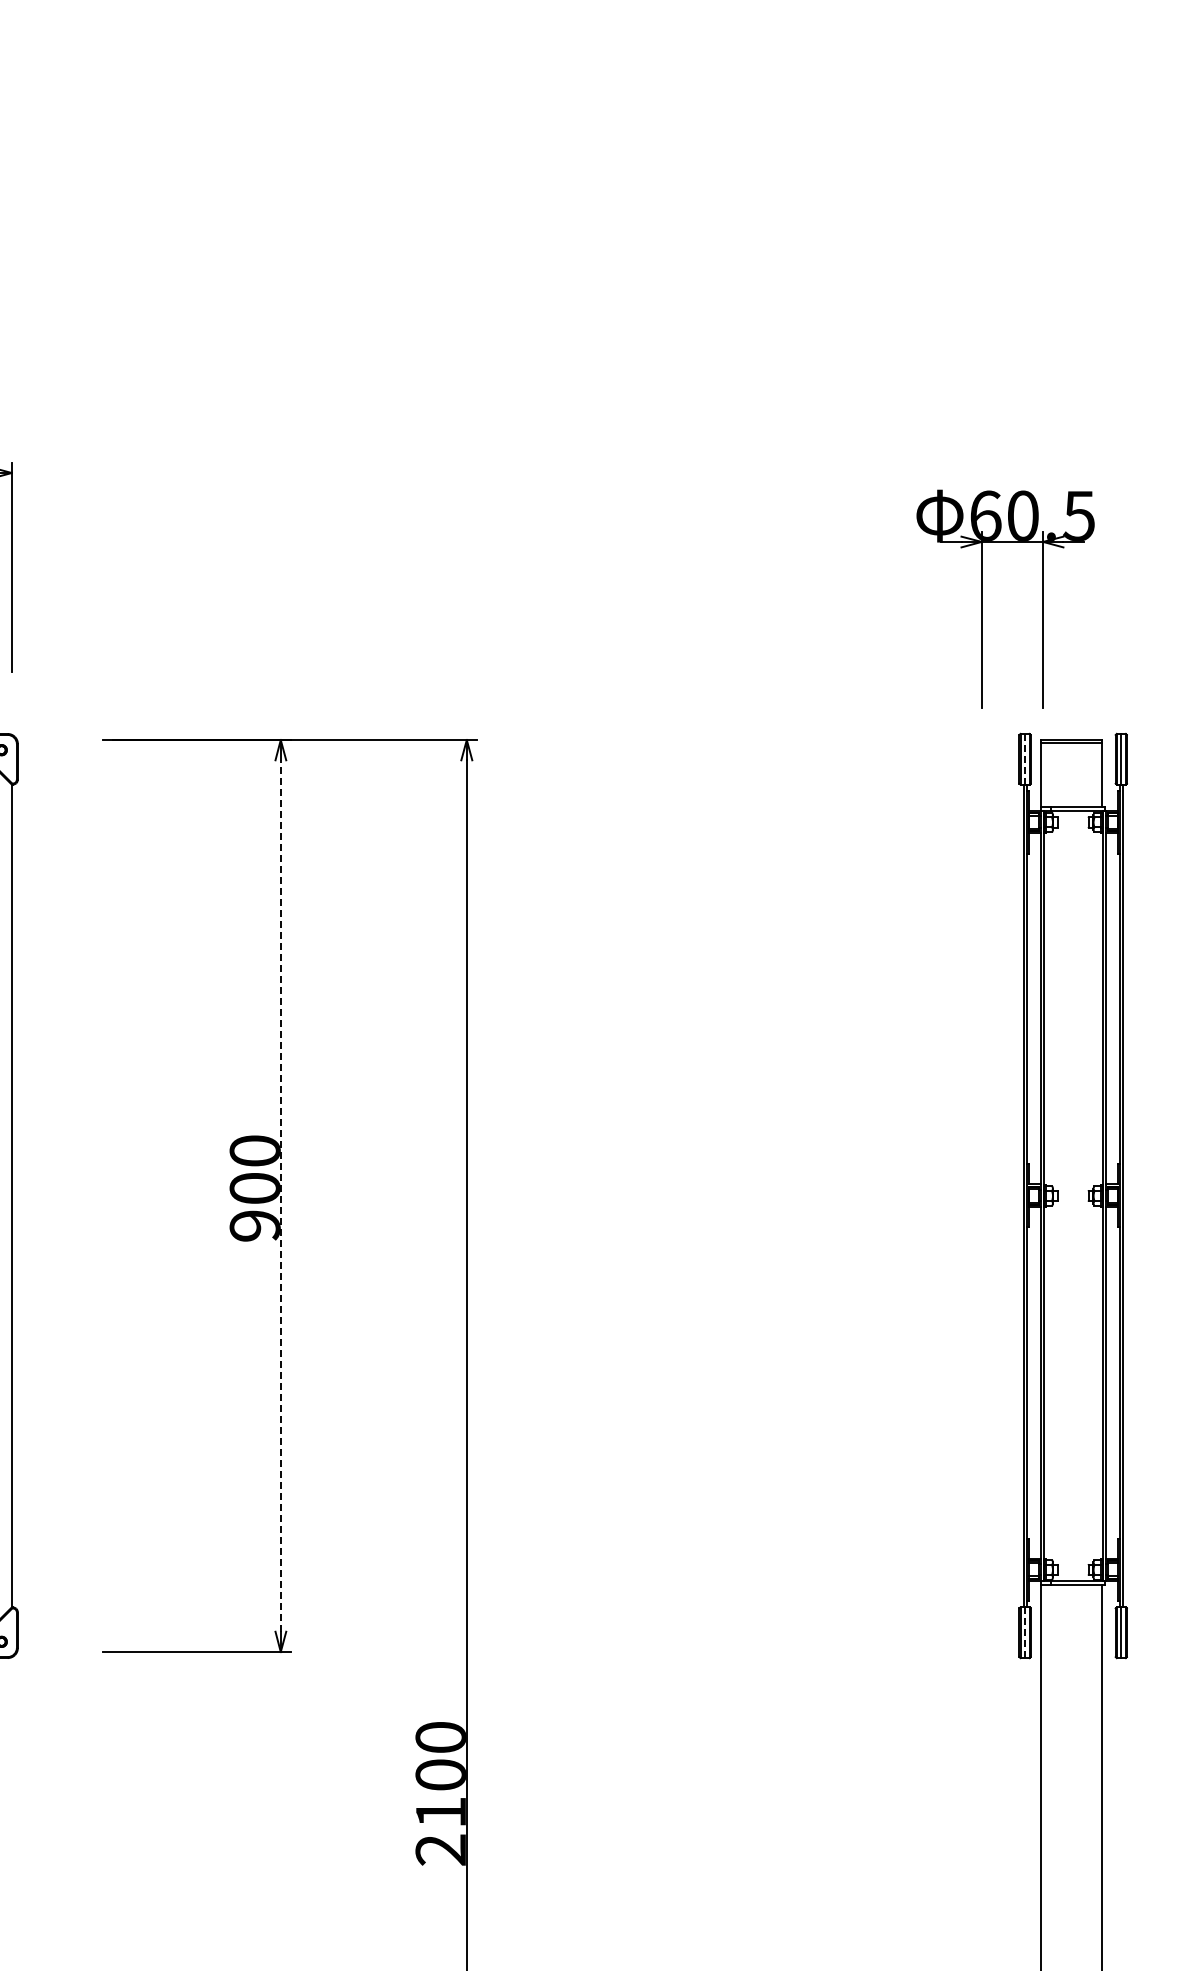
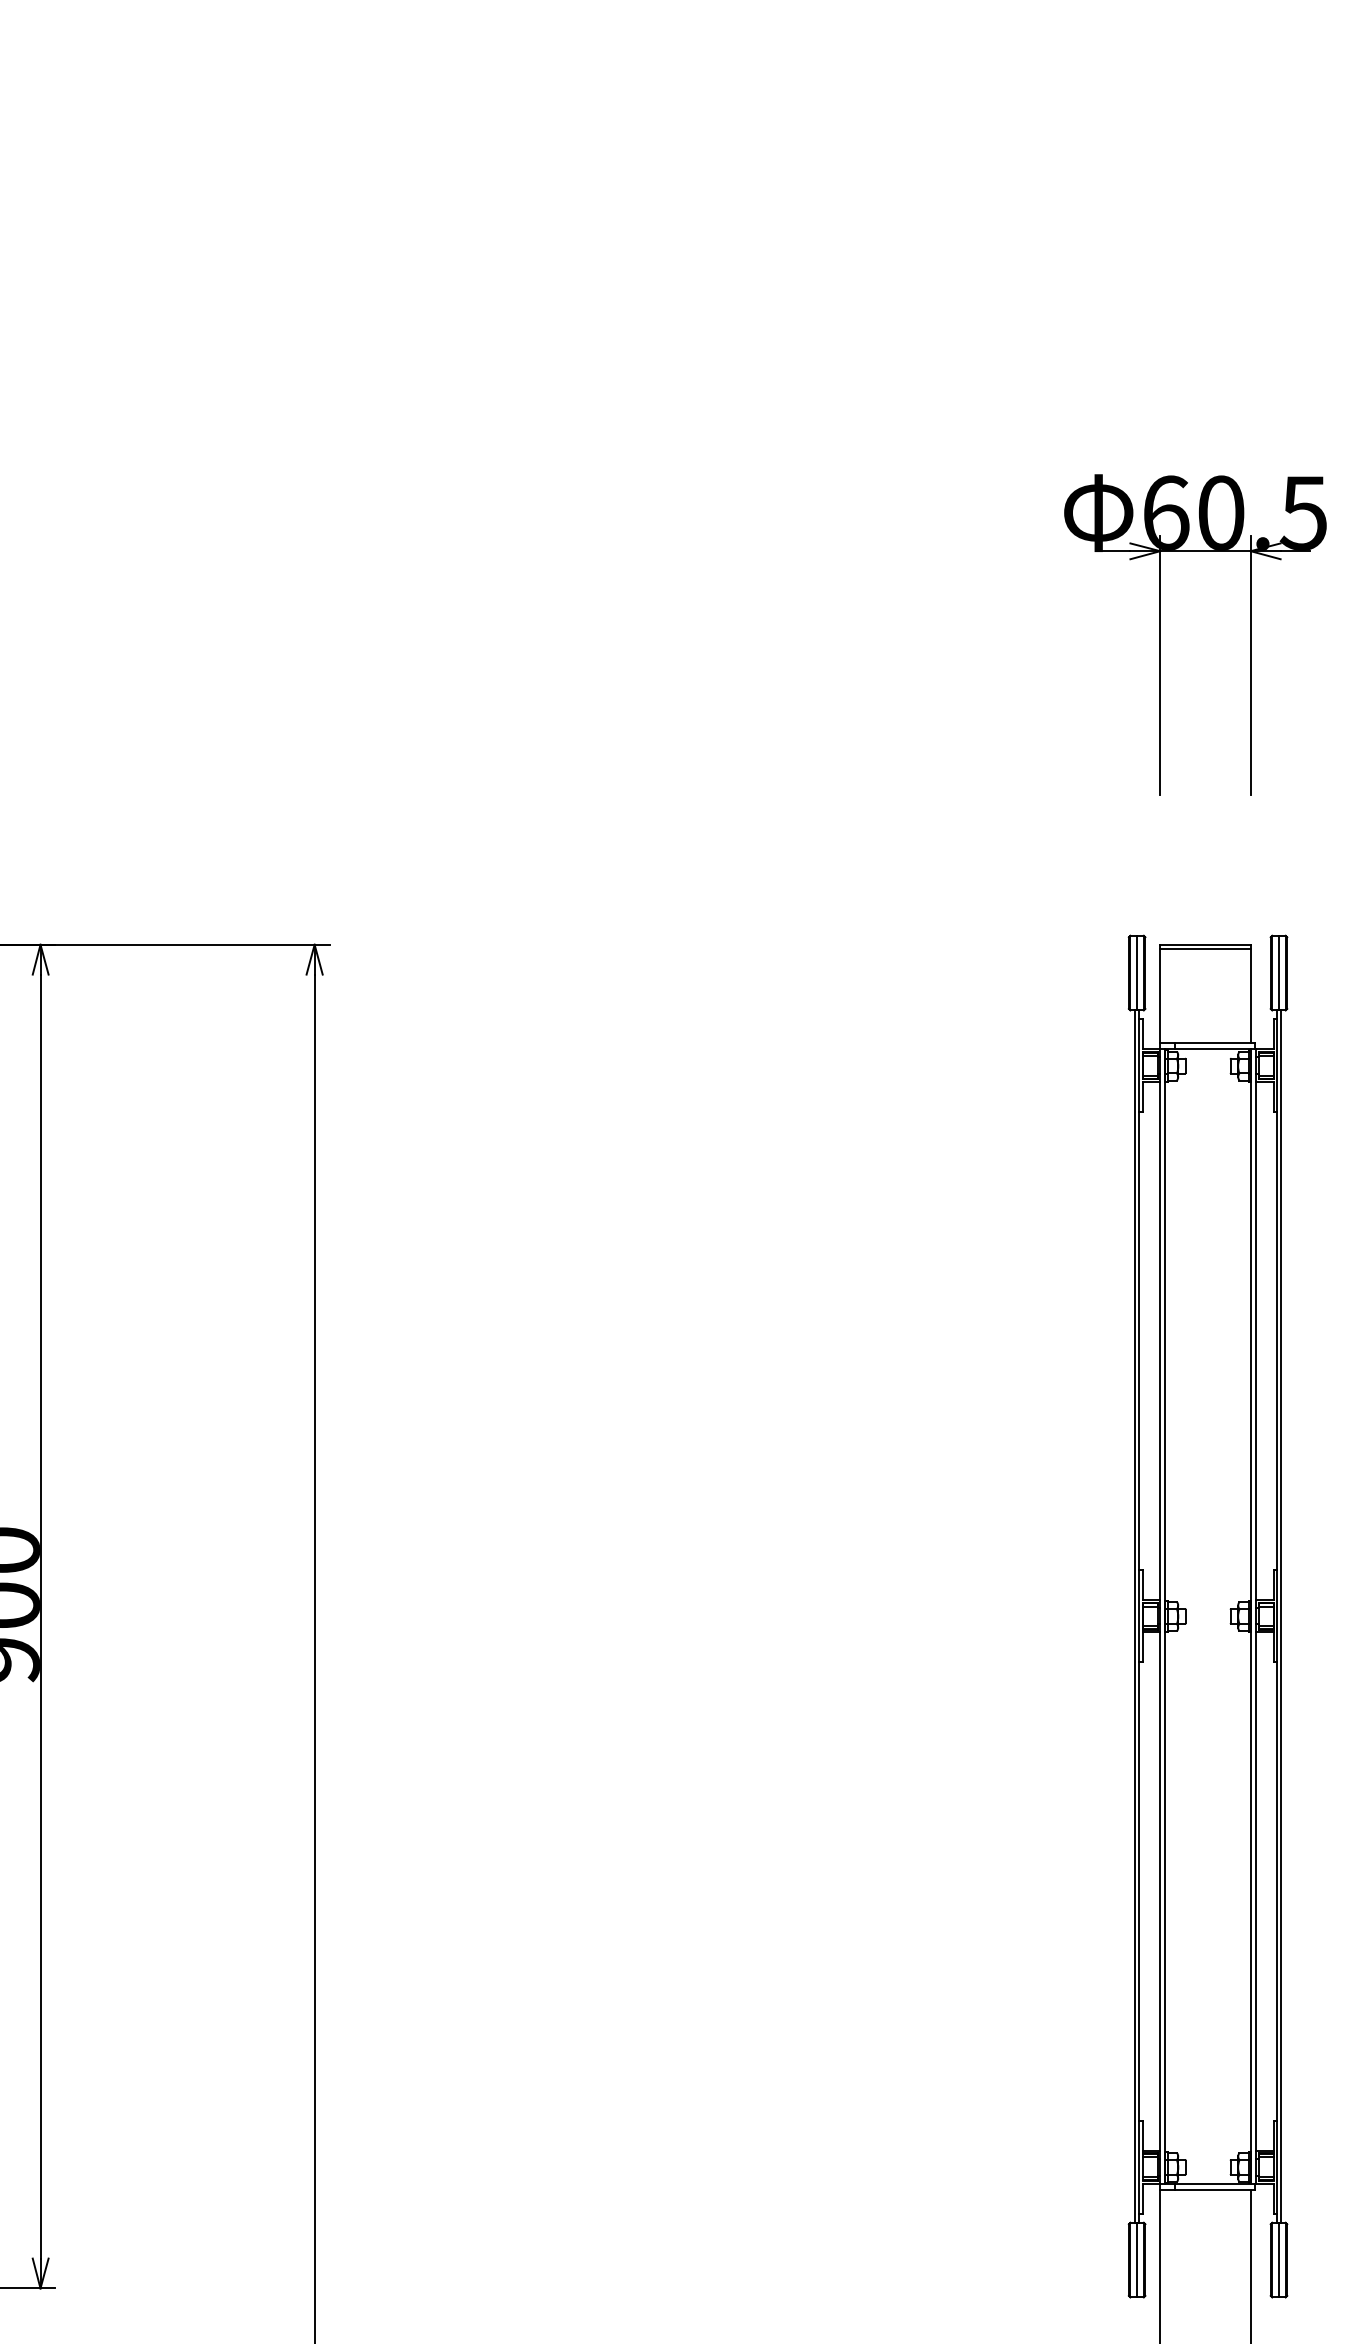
part: (982, 598) -> (1161, 634), moved
line: (1025, 758) -> (1137, 971), dashed -> solid
line: (280, 1196) -> (40, 1617), dashed -> solid
line: (1025, 1633) -> (1137, 2261), dashed -> solid

